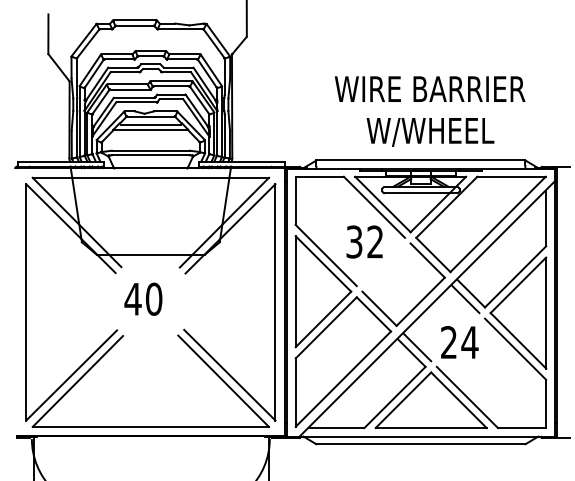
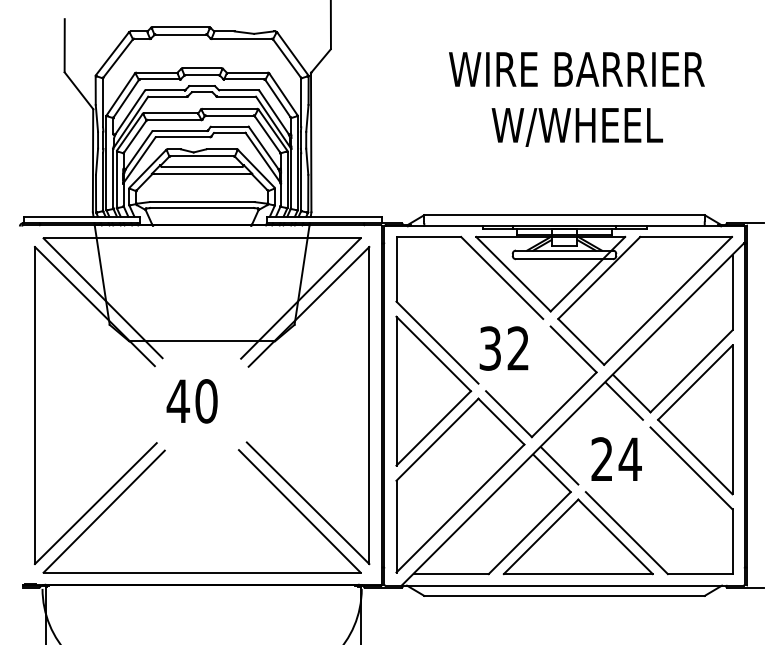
text: (429, 111) -> (576, 99), moved
text: (364, 241) -> (503, 348), moved

